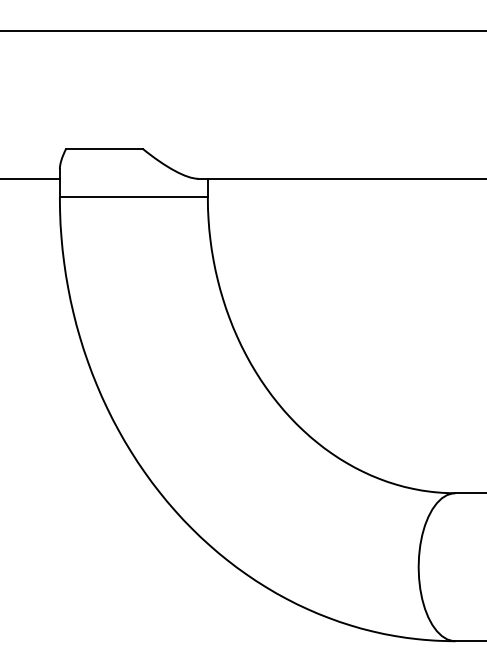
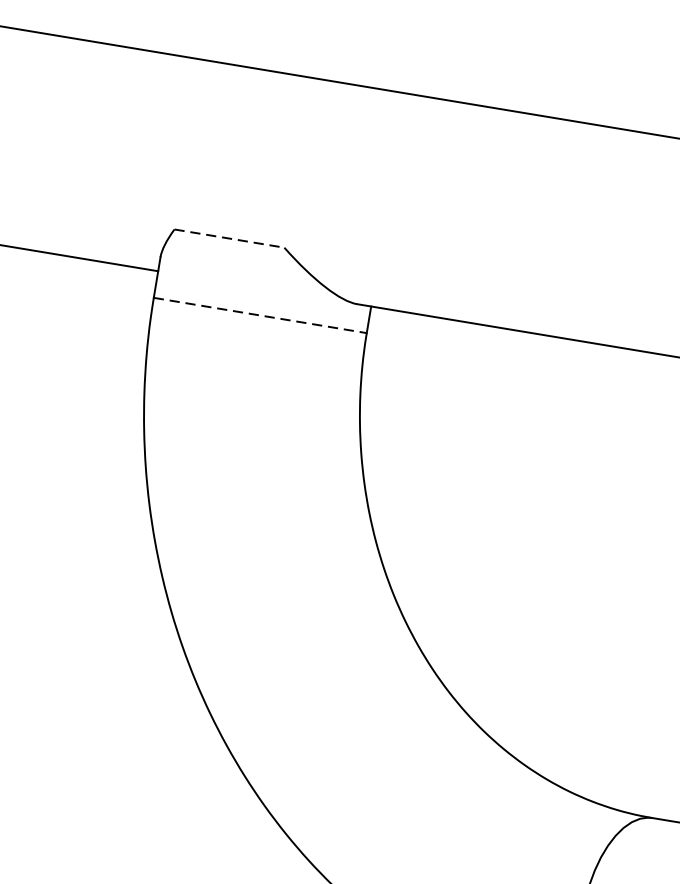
line: (104, 148) -> (229, 238), solid -> dashed
line: (133, 197) -> (259, 315), solid -> dashed

